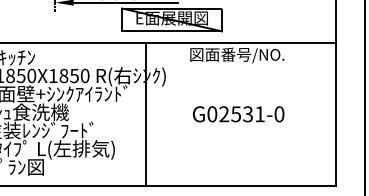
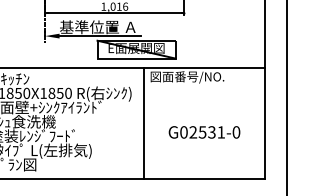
line: (146, 114) -> (144, 123), moved
text: (238, 114) -> (204, 132), moved

